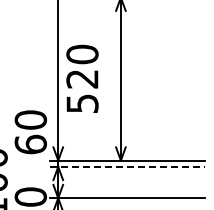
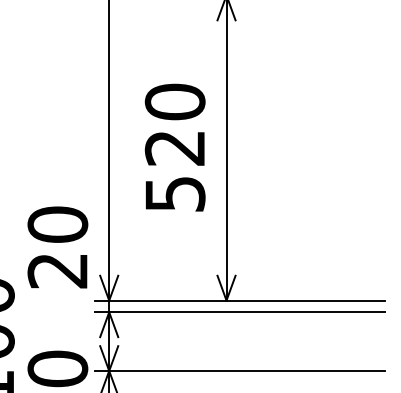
text: (82, 78) -> (175, 146), moved
text: (30, 144) -> (57, 270), 60 -> 20
line: (127, 166) -> (238, 311), dashed -> solid

